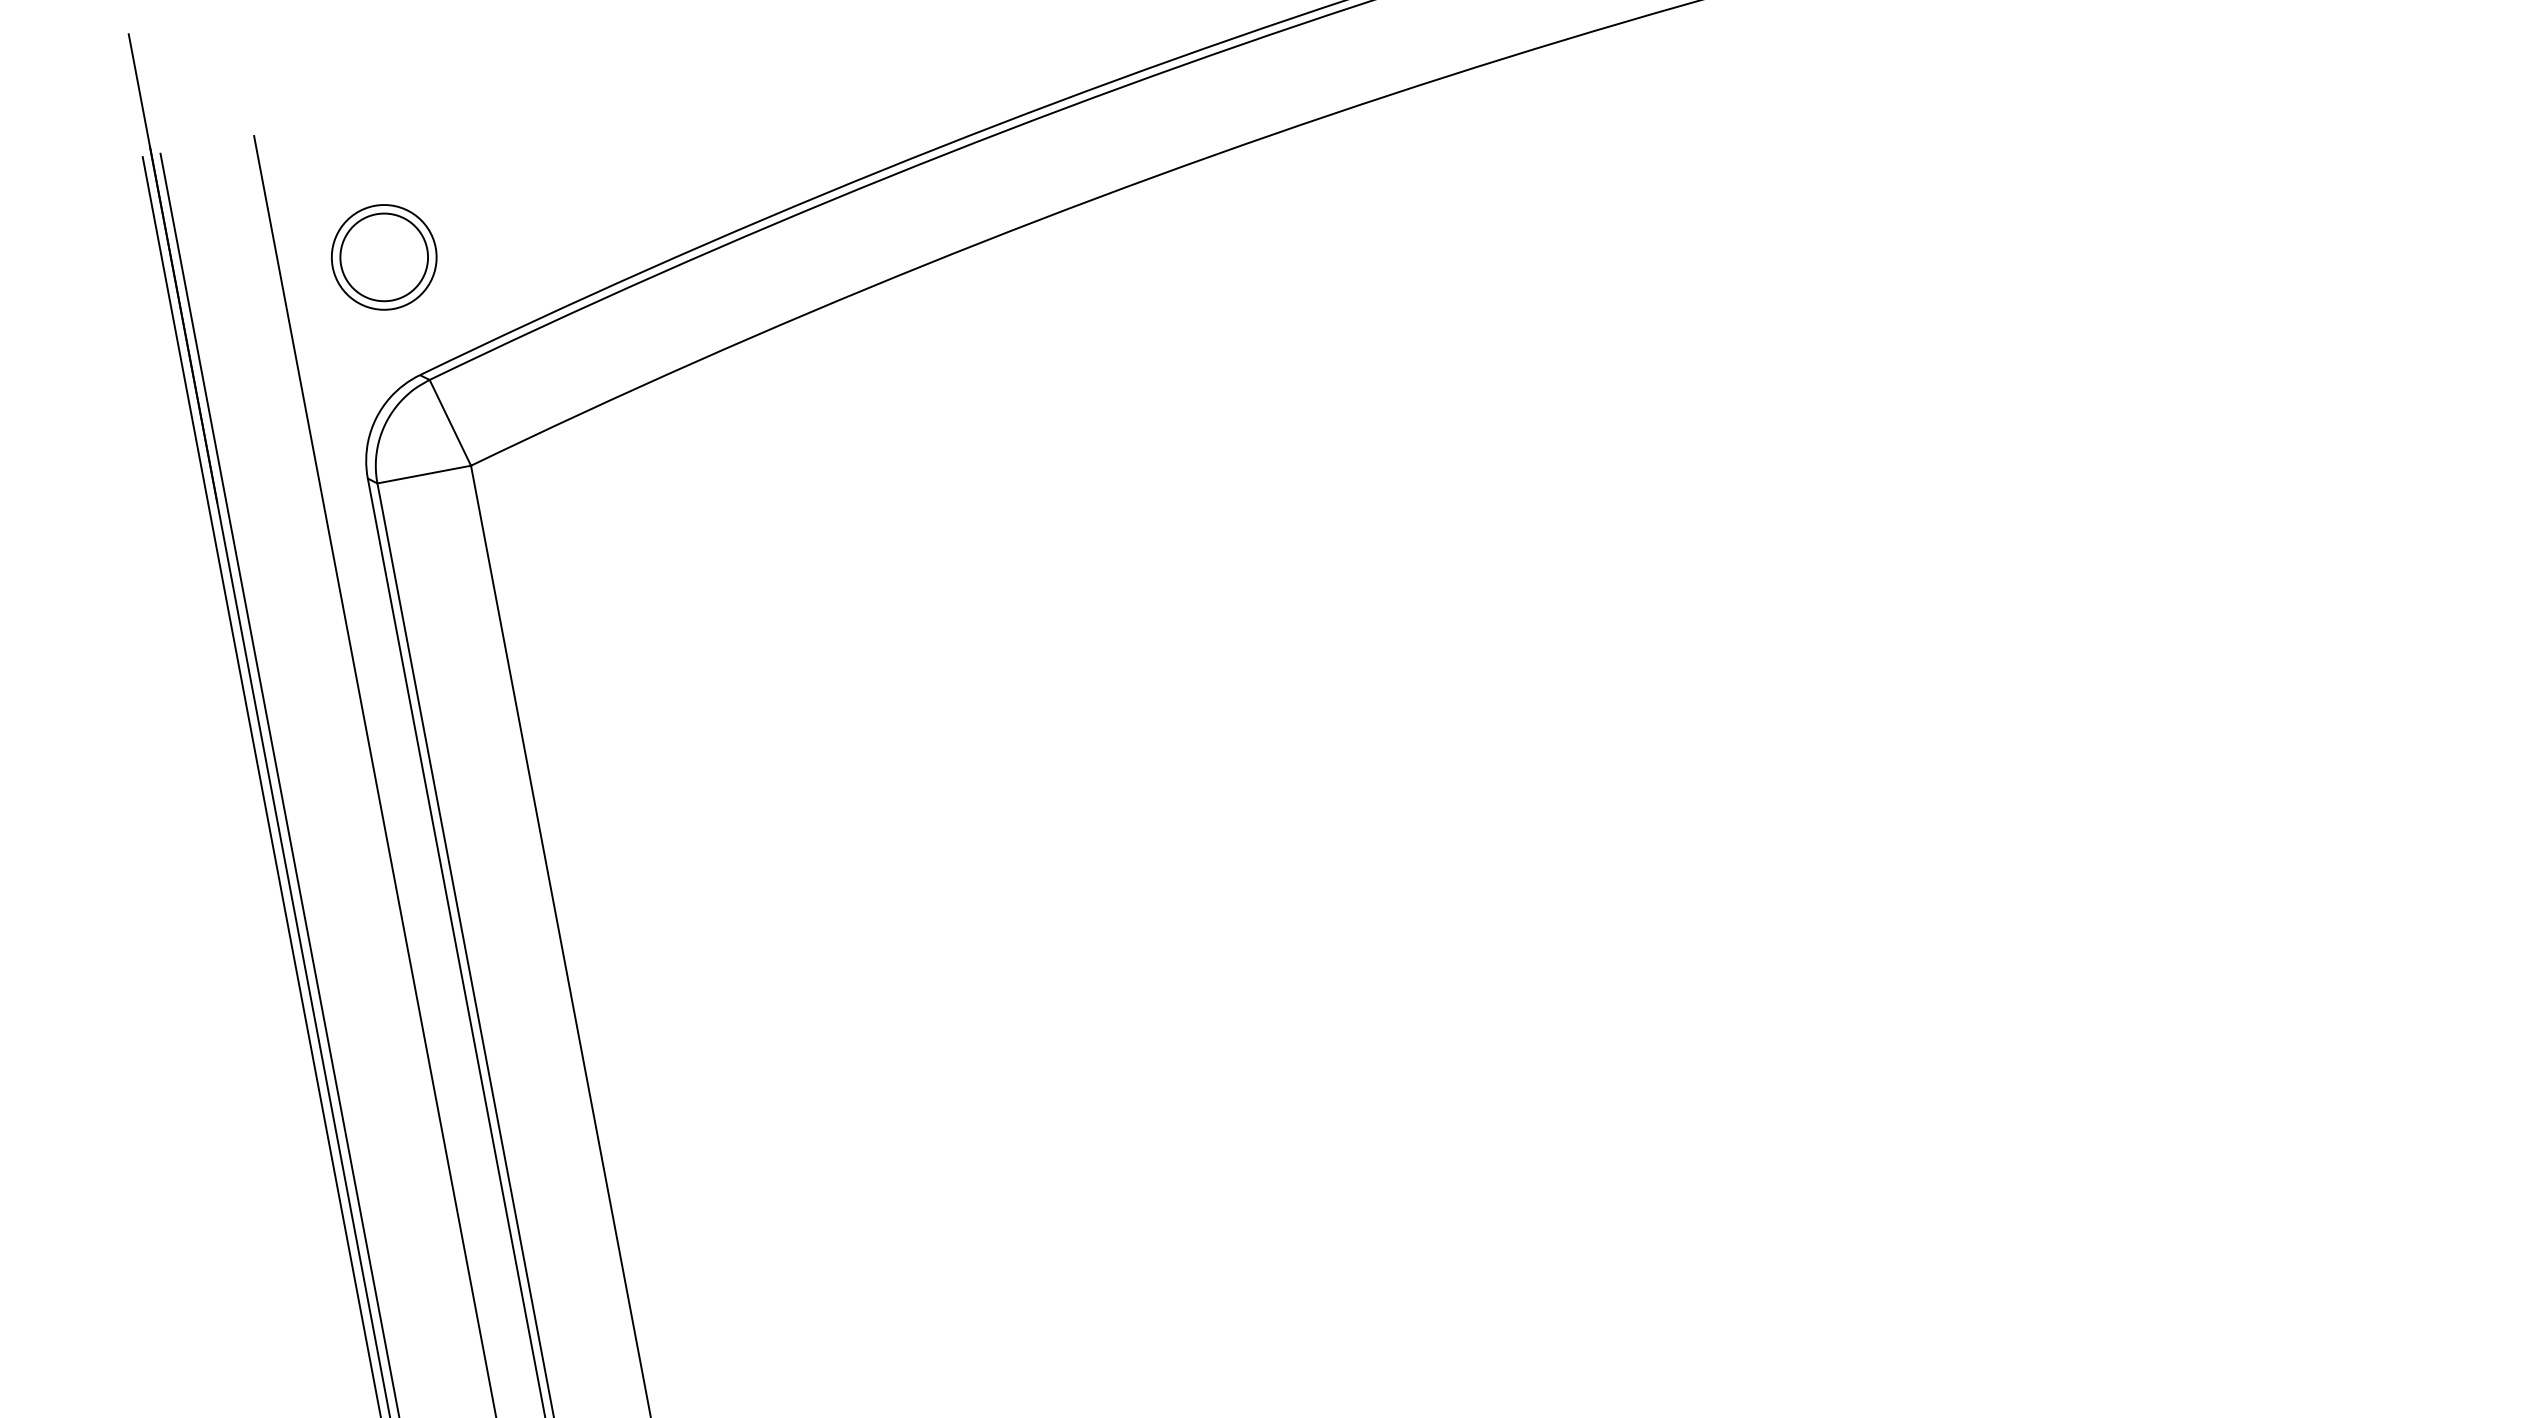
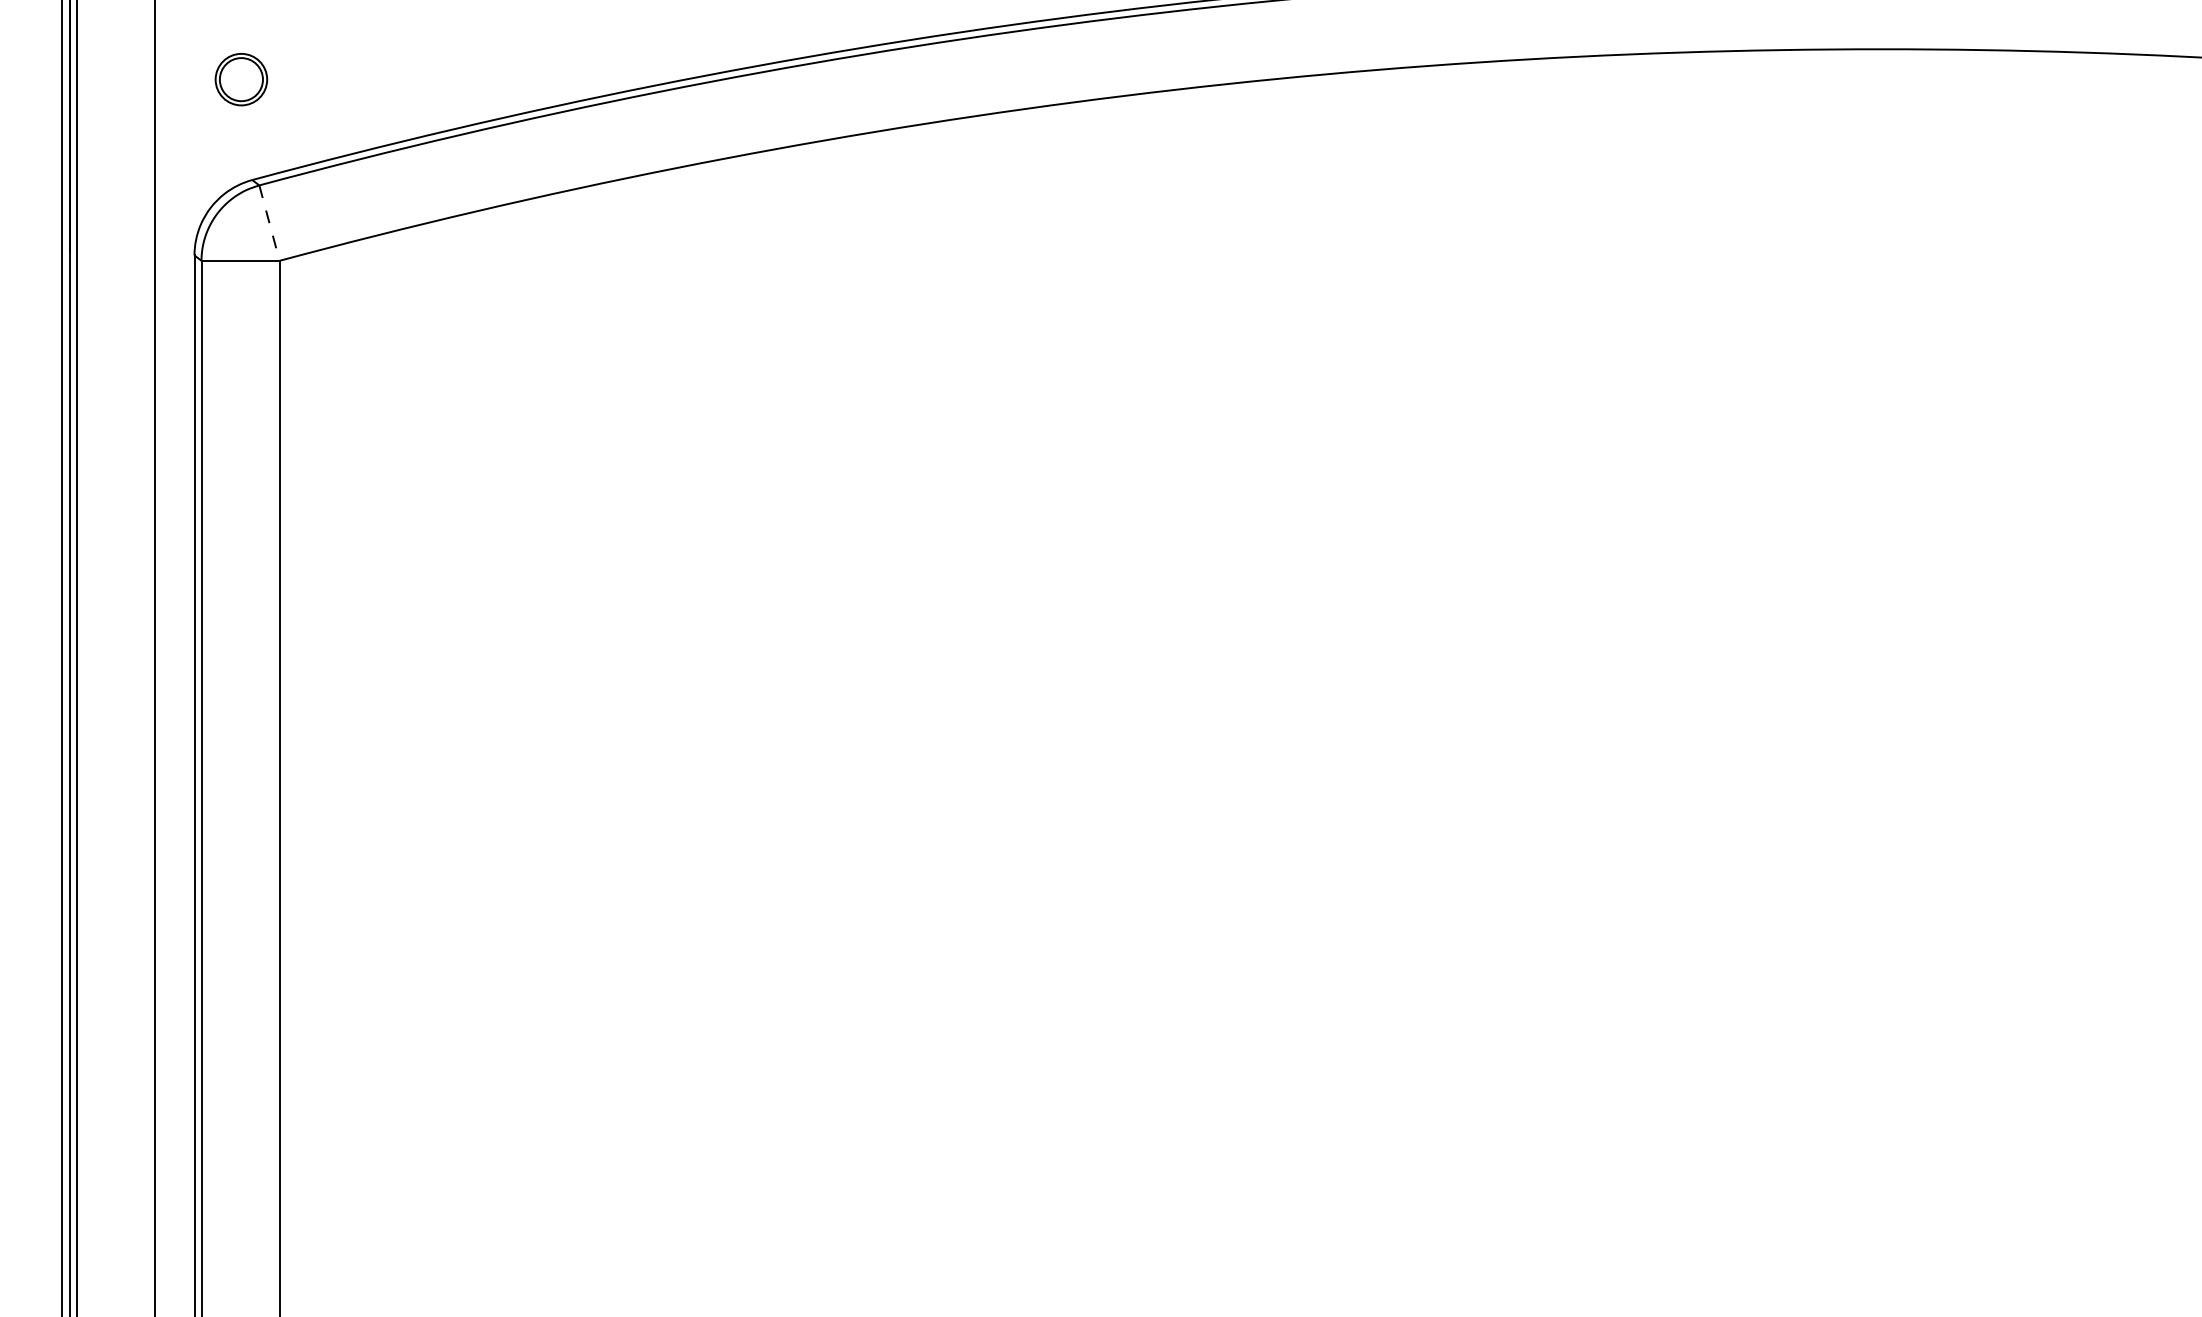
part: (384, 257) -> (241, 79), size x0.6
line: (450, 423) -> (269, 223), solid -> dashed

